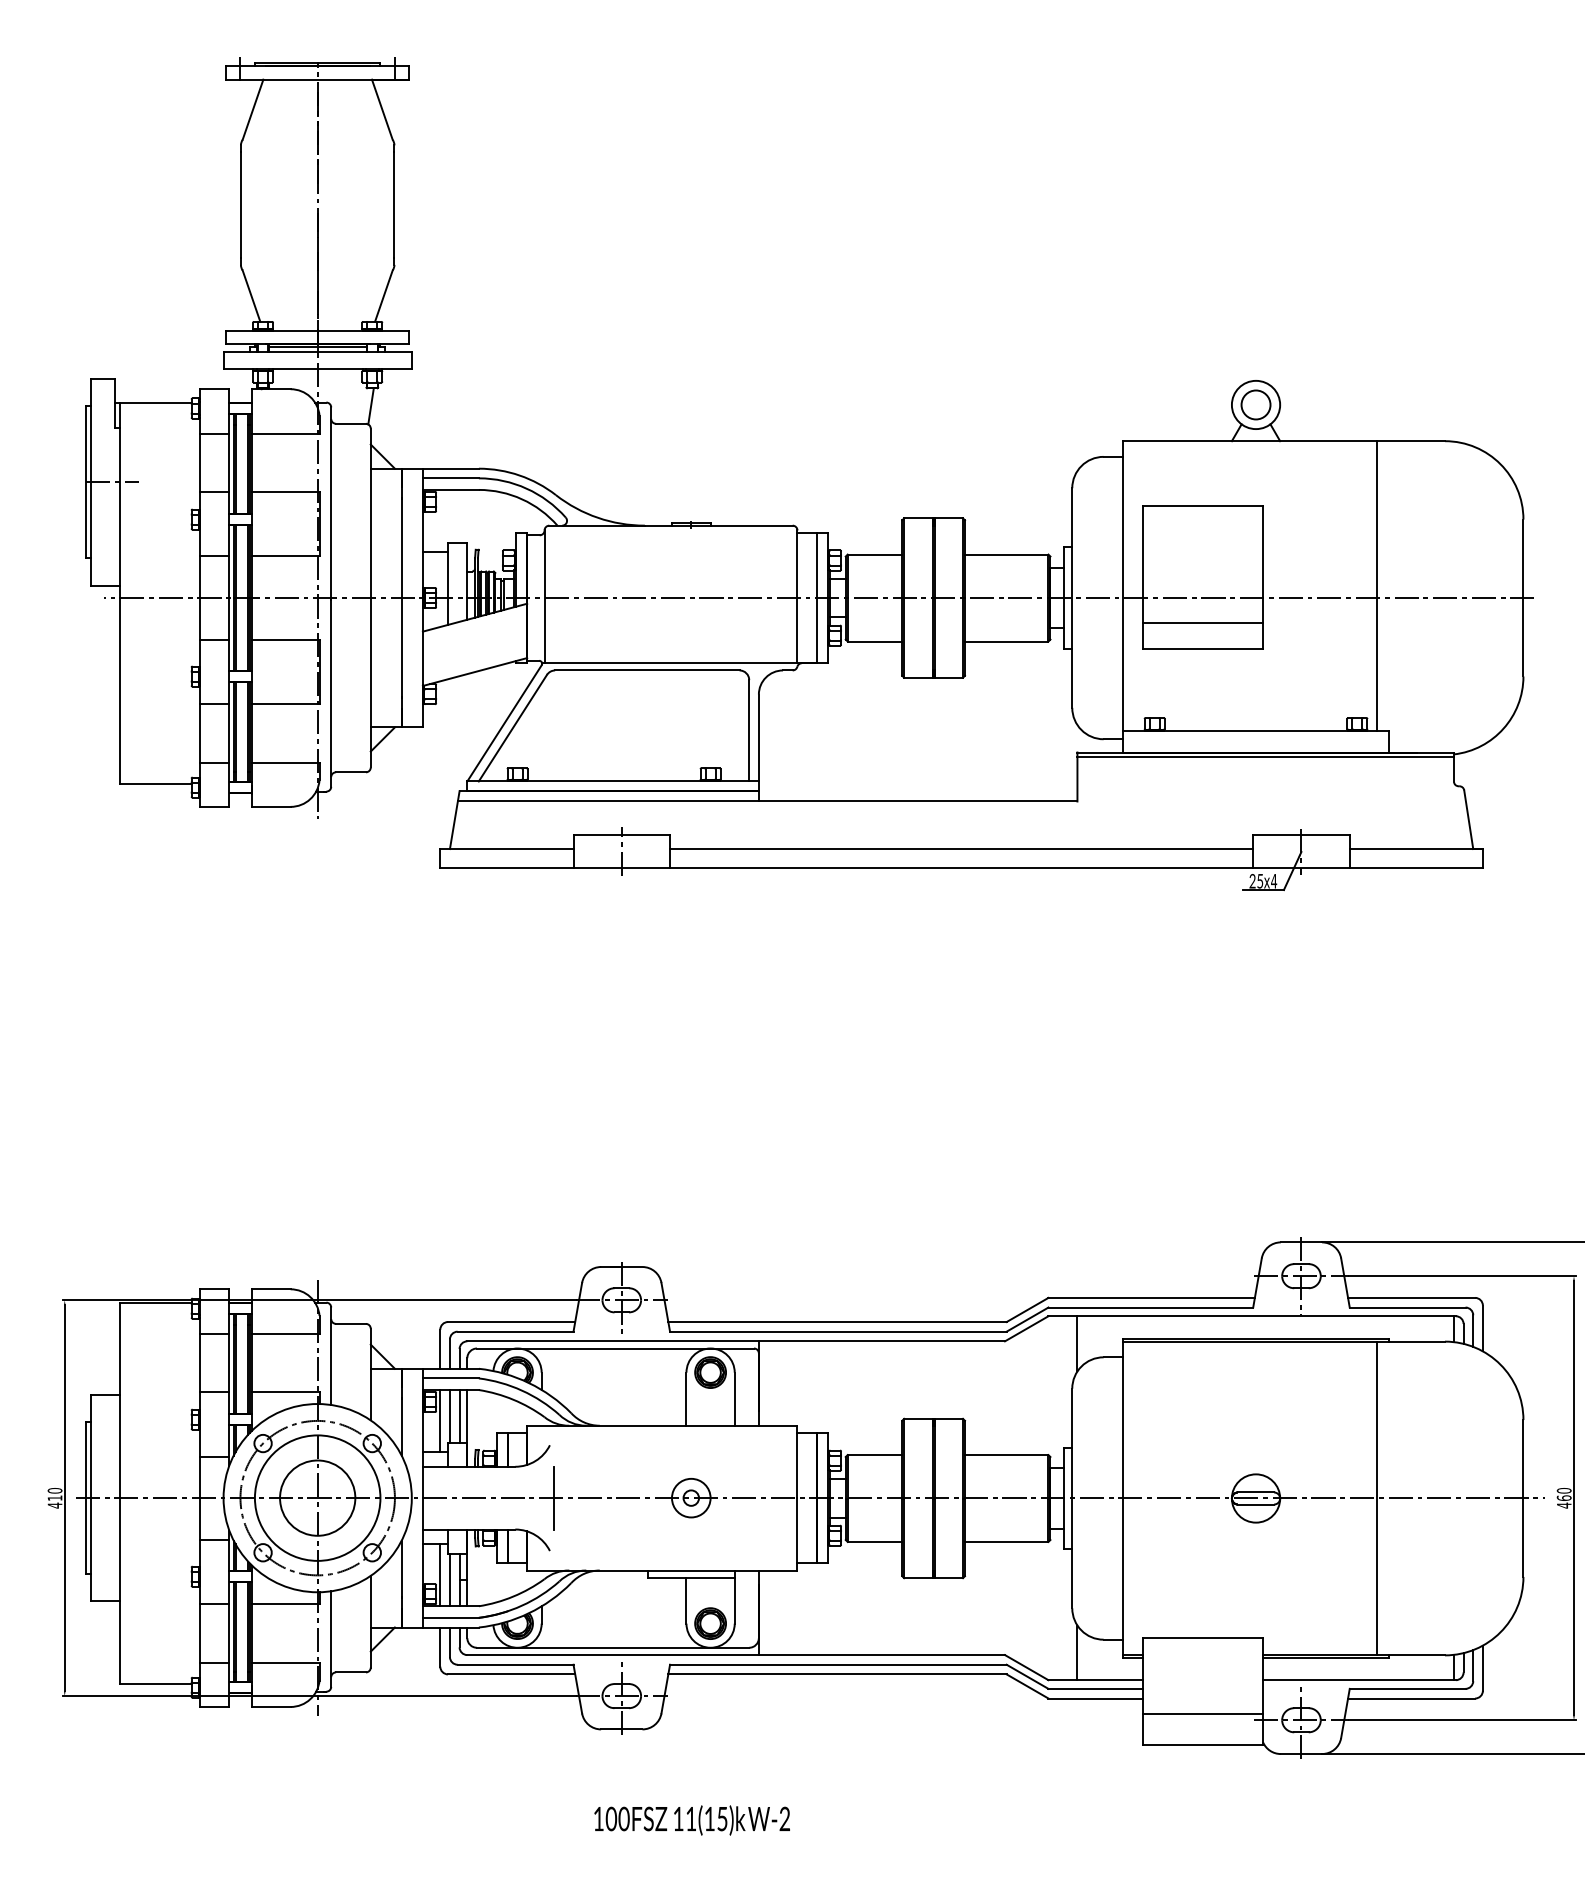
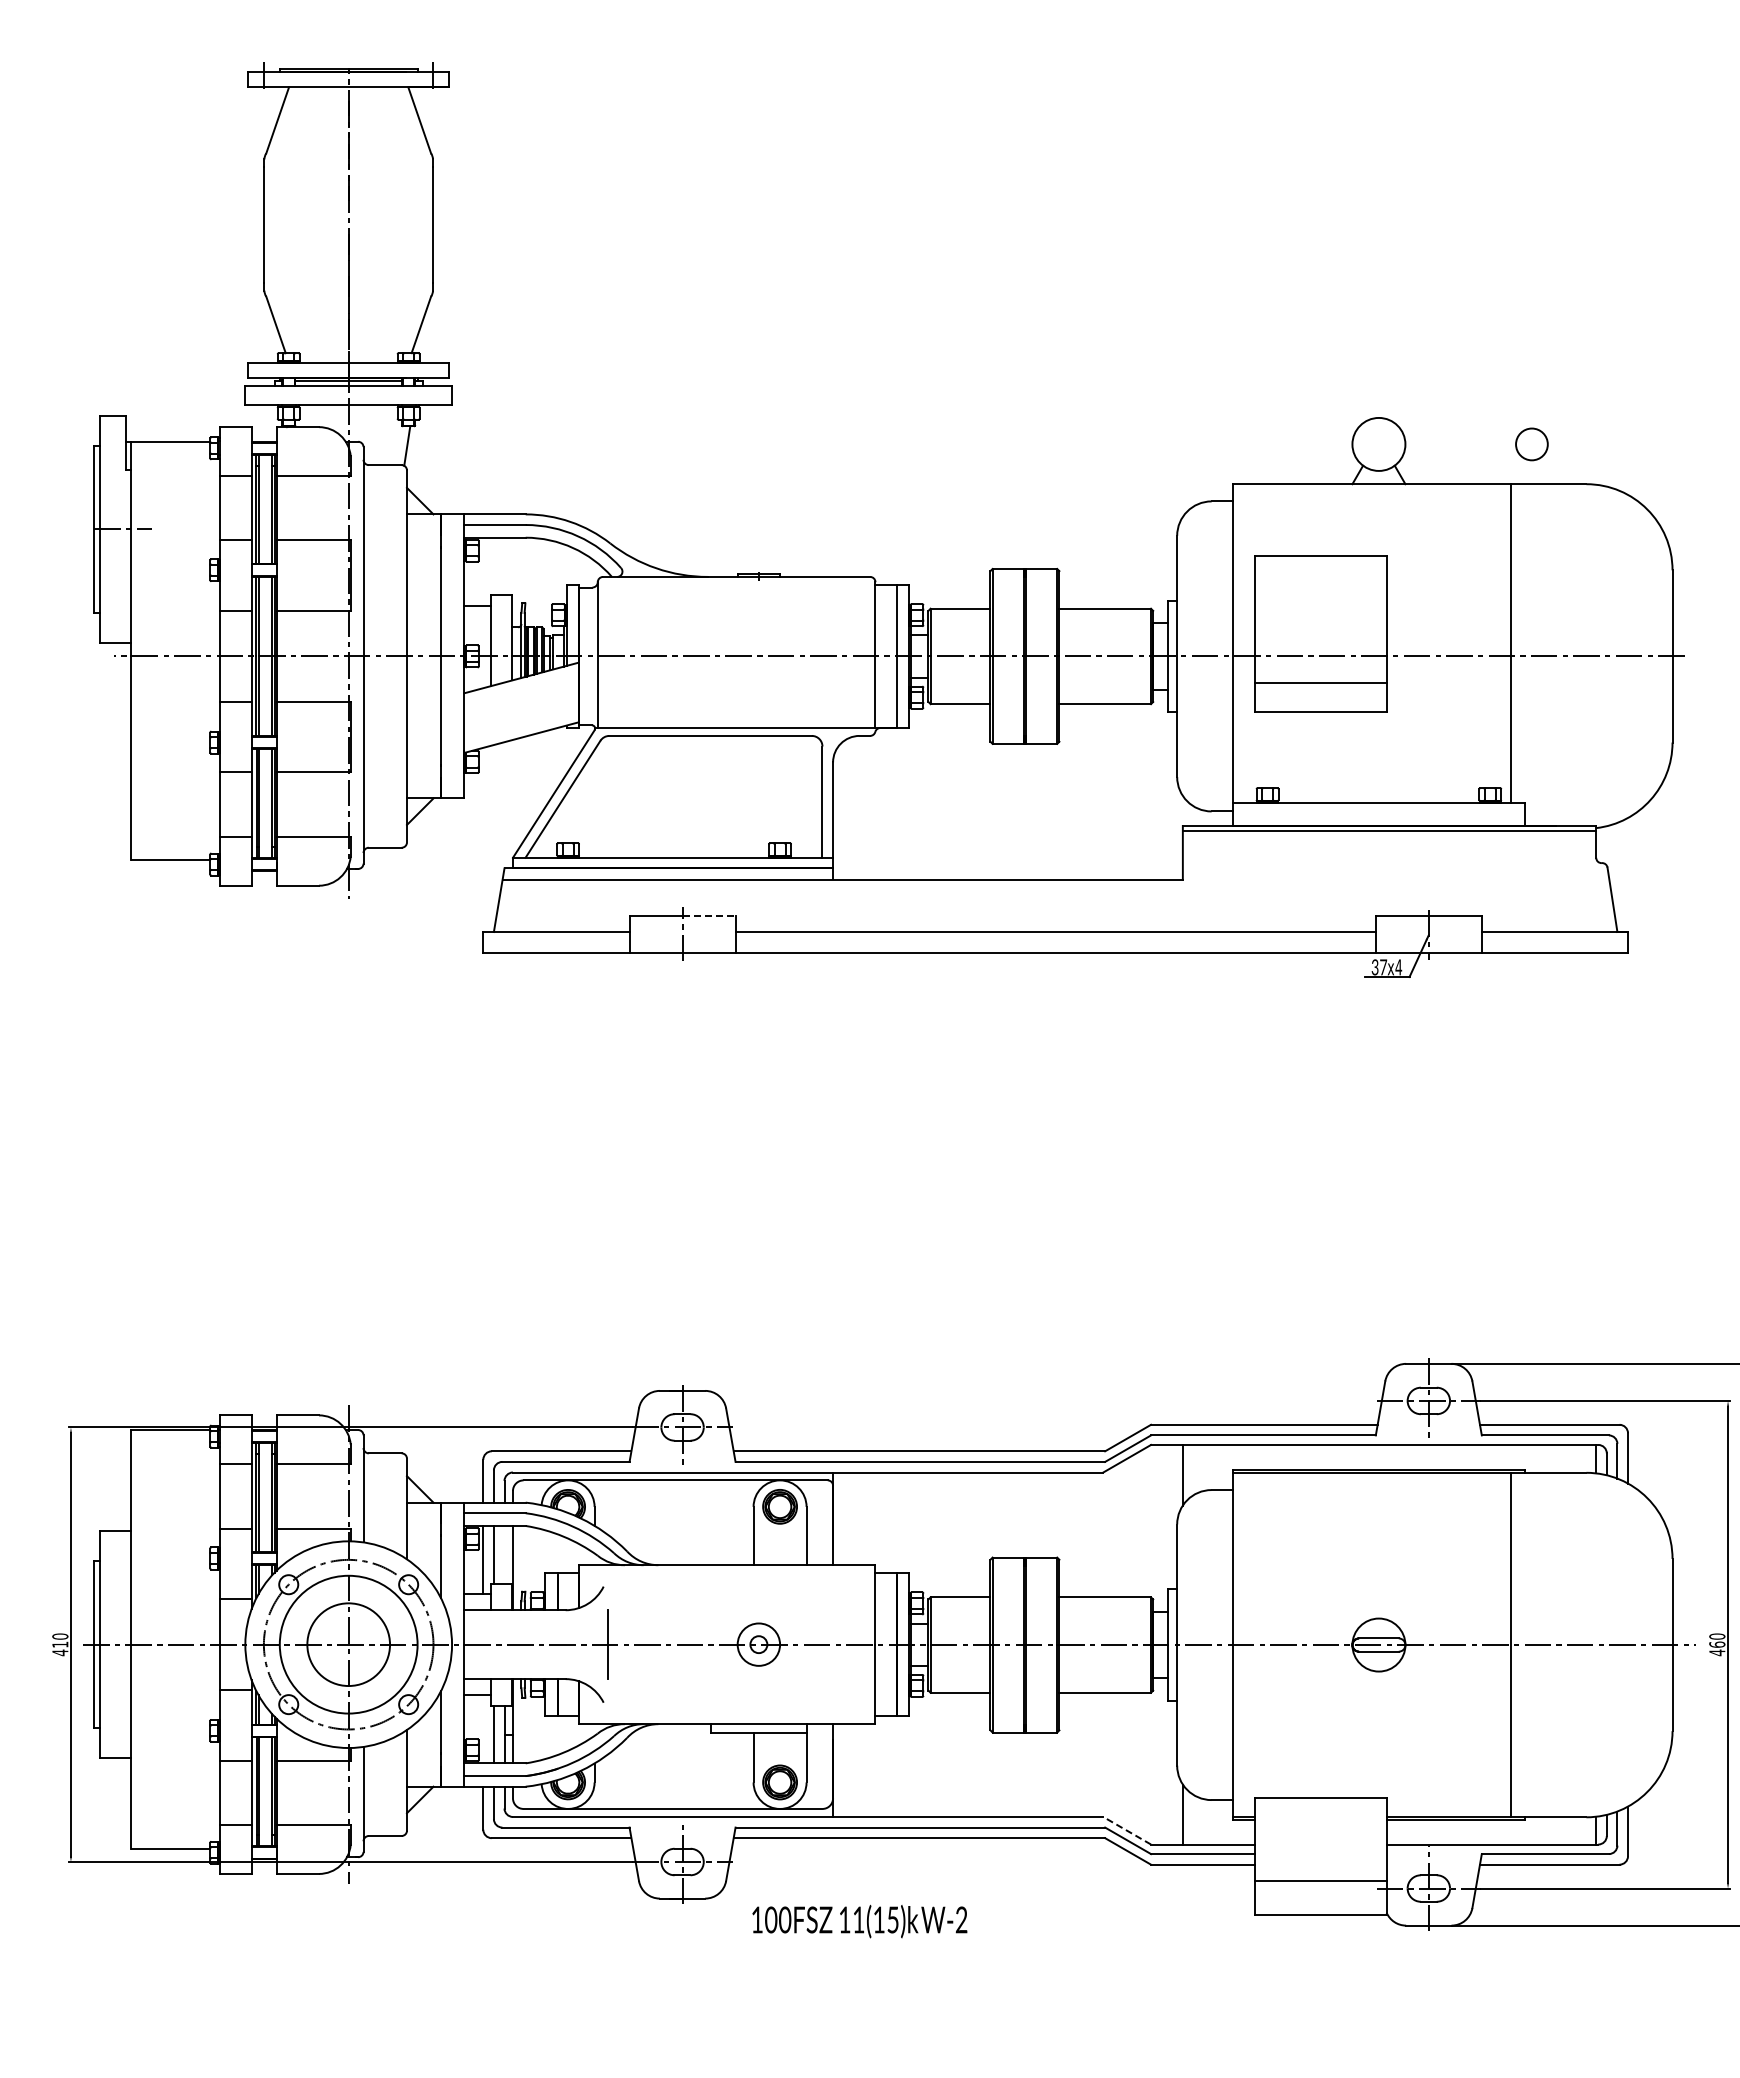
circle: (1255, 405) -> (1531, 444), moved
line: (646, 834) -> (709, 916), solid -> dashed
text: (1256, 881) -> (1379, 967), 25 -> 37
line: (459, 1416) -> (504, 1554), removed
line: (440, 1575) -> (483, 1729), removed
line: (1027, 1667) -> (1127, 1830), solid -> dashed
text: (691, 1820) -> (859, 1921), moved

